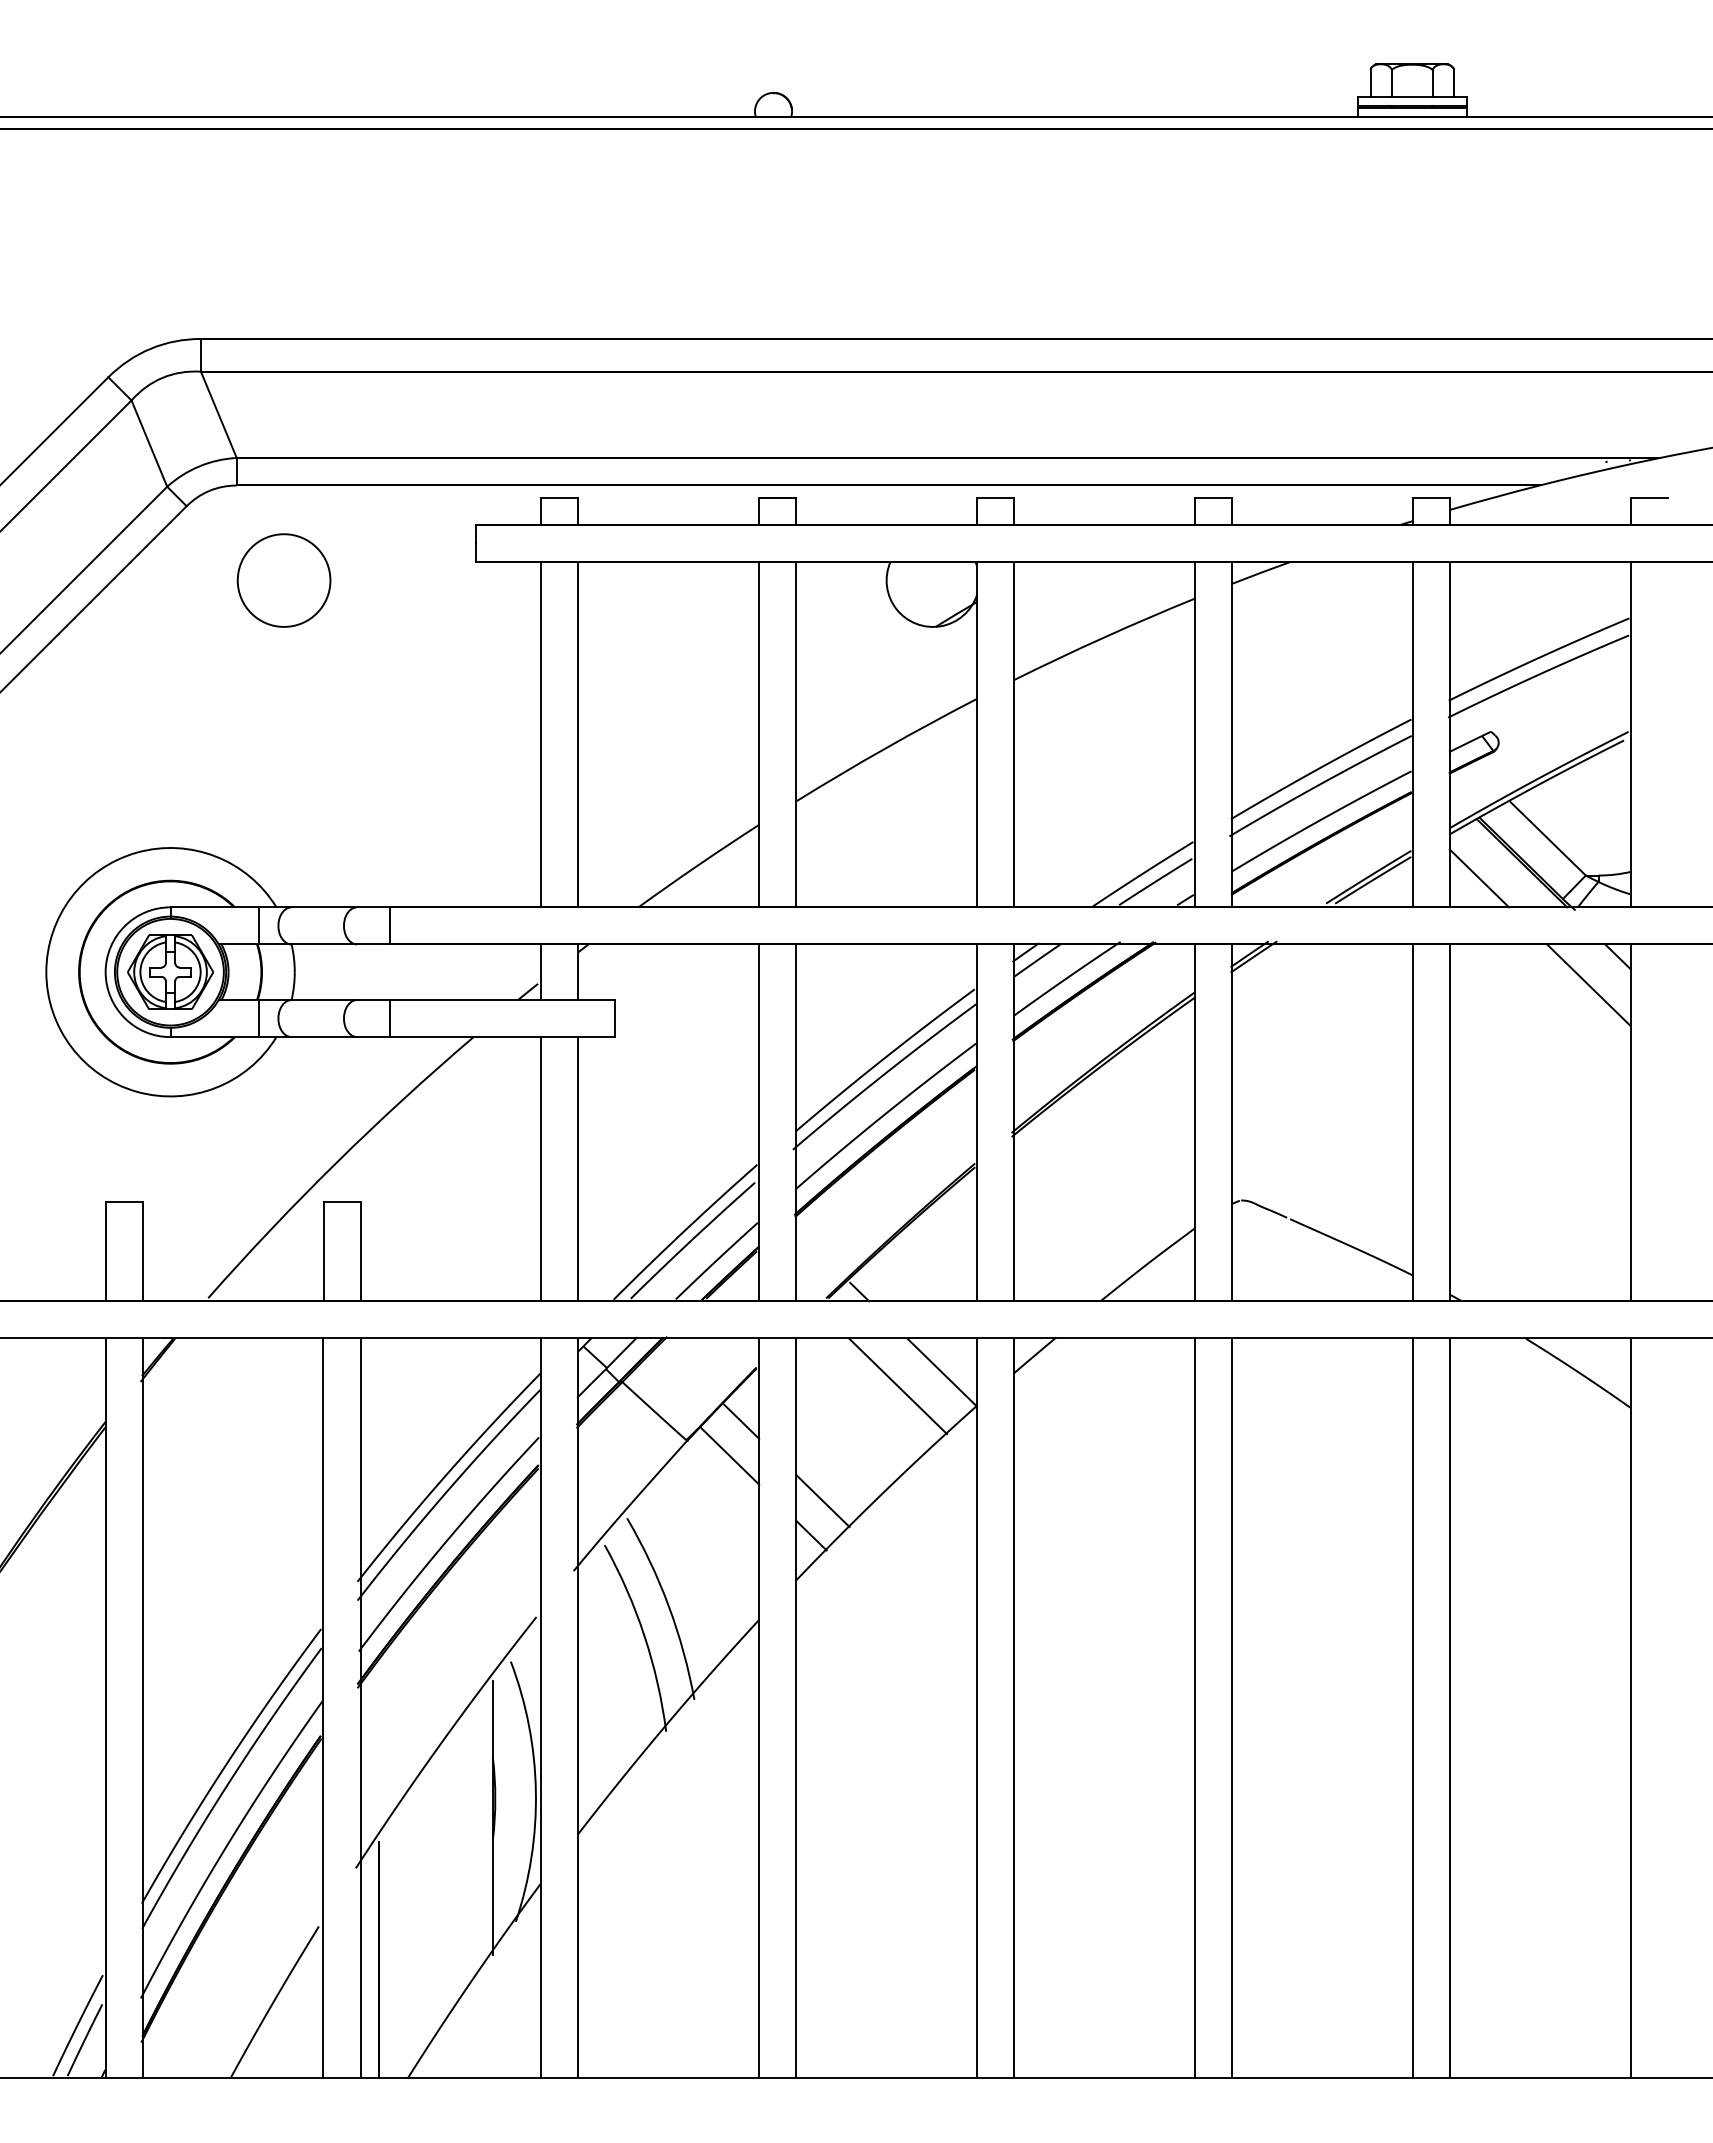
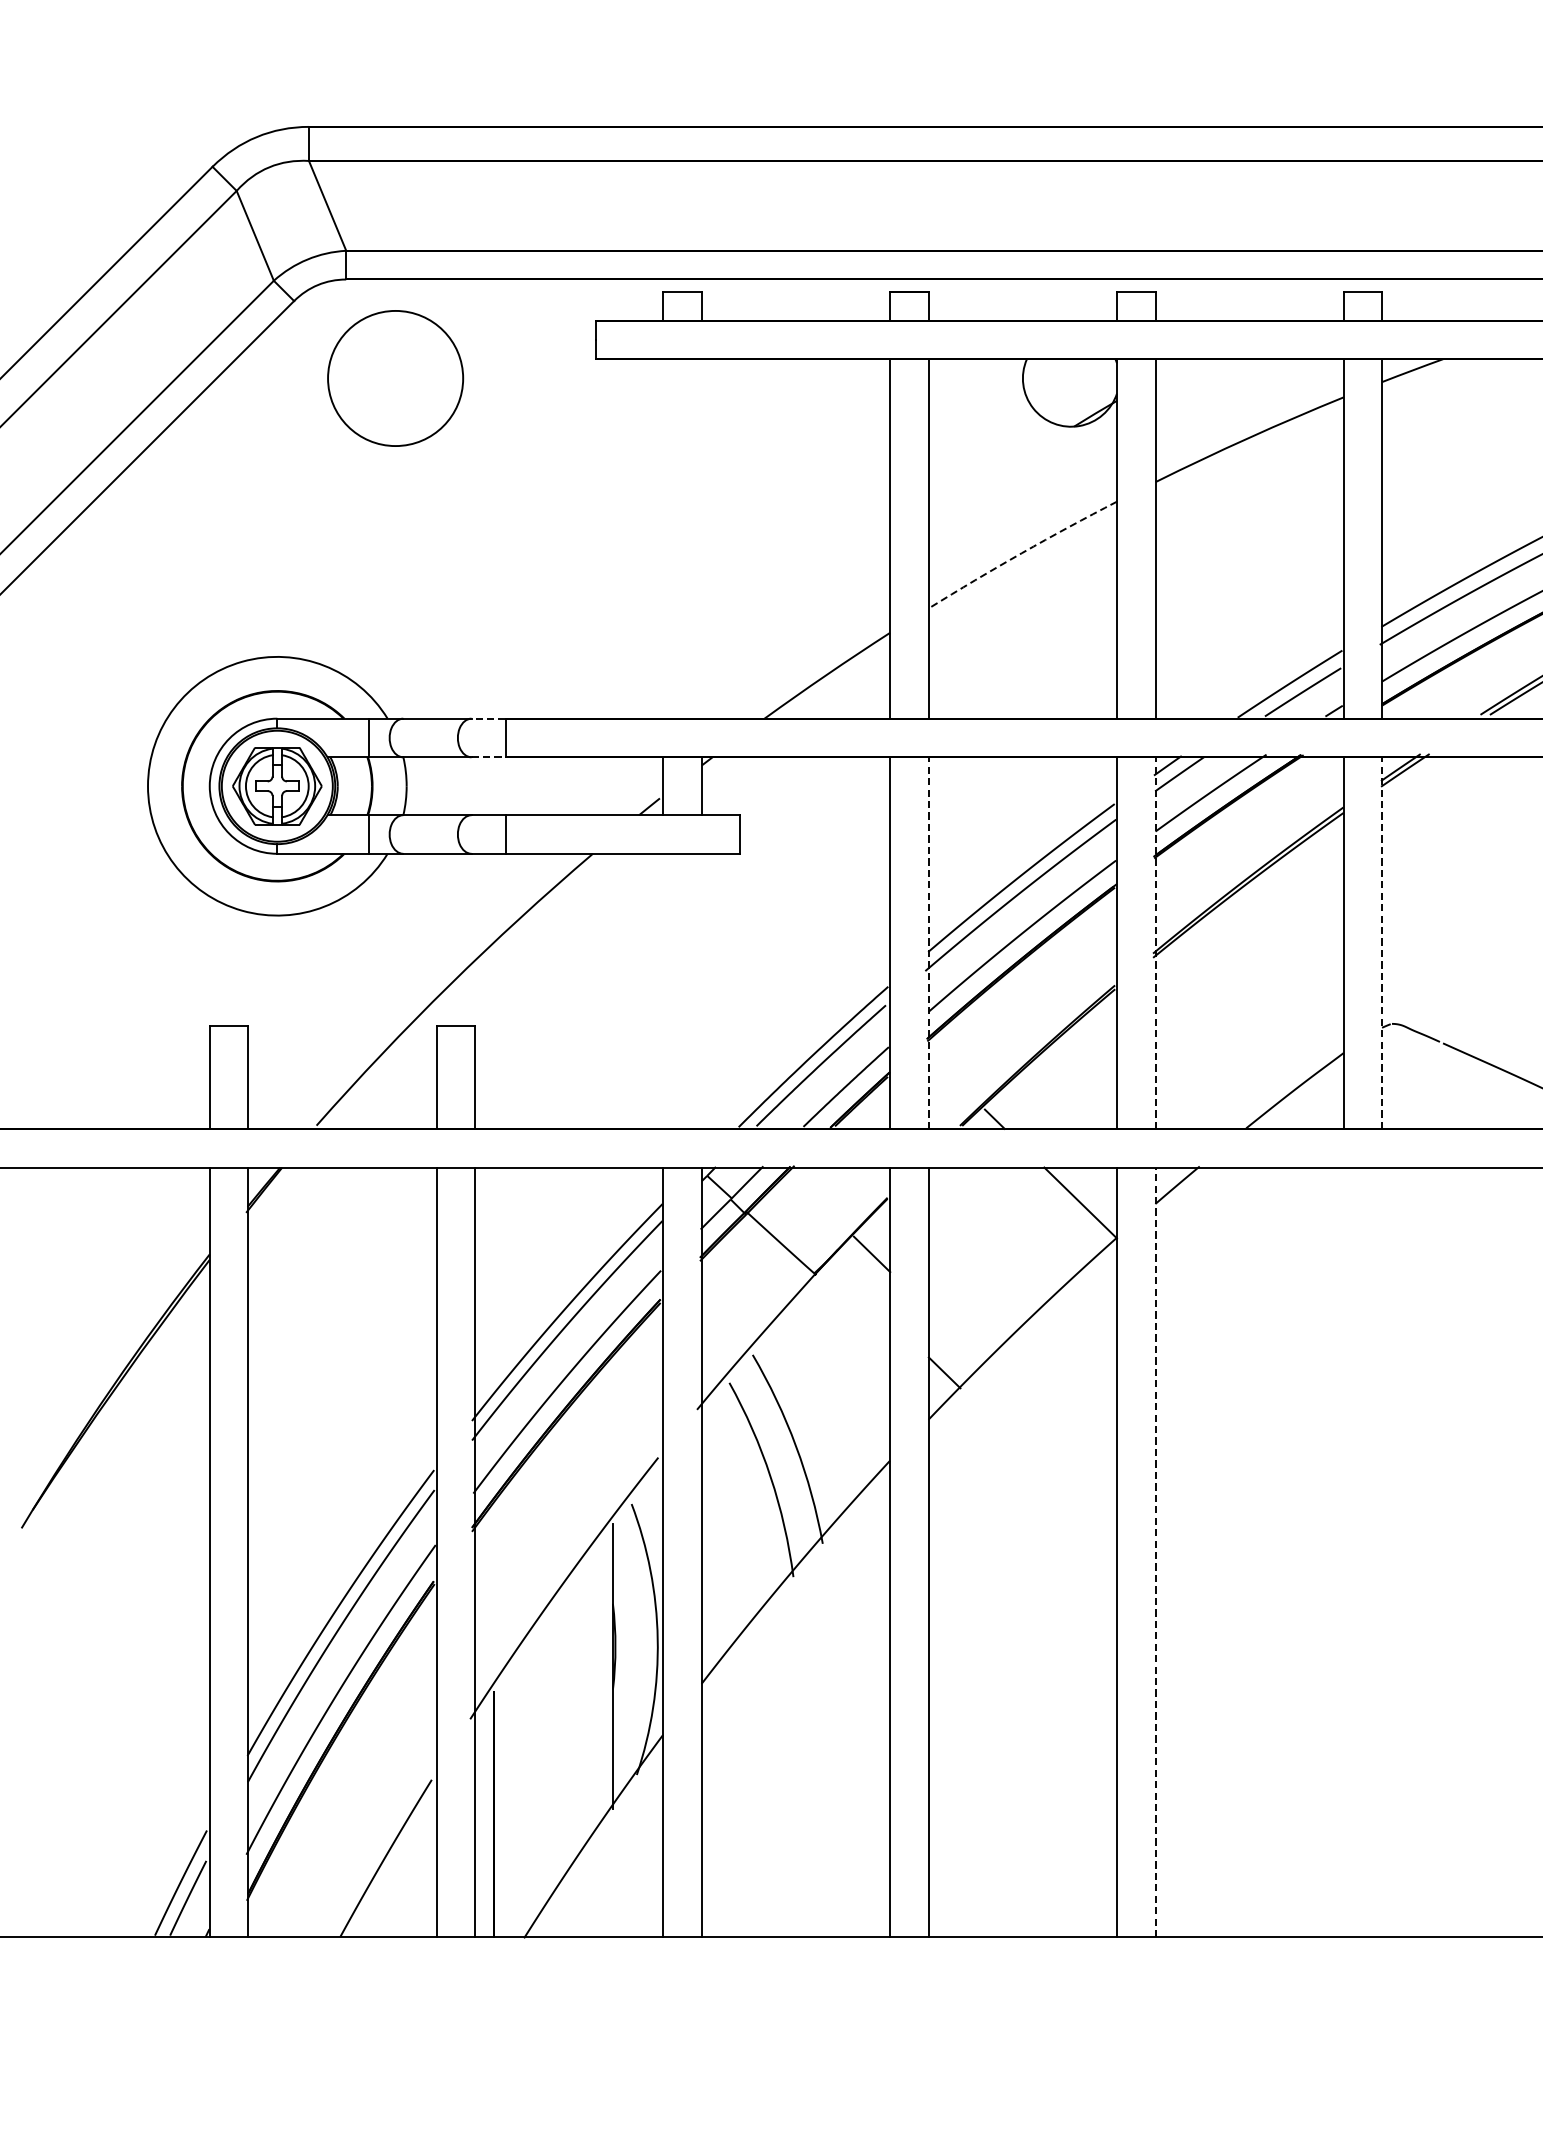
circle: (283, 580) -> (394, 378), size x1.4
line: (541, 734) -> (663, 538), removed
line: (578, 734) -> (702, 538), removed
arc: (885, 748) -> (1021, 553), solid -> dashed
line: (372, 907) -> (487, 718), solid -> dashed
line: (373, 944) -> (488, 757), solid -> dashed
line: (796, 1122) -> (929, 942), solid -> dashed
line: (1014, 1122) -> (1156, 942), solid -> dashed
line: (1231, 1122) -> (1381, 942), solid -> dashed
line: (541, 1169) -> (663, 991), removed
line: (578, 1169) -> (702, 991), removed
line: (898, 1386) -> (1035, 1217), removed
line: (729, 1455) -> (859, 1289), removed
line: (822, 1501) -> (956, 1337), removed
line: (1194, 1707) -> (1343, 1551), removed
line: (1231, 1707) -> (1381, 1551), removed
line: (1014, 1708) -> (1156, 1552), solid -> dashed

